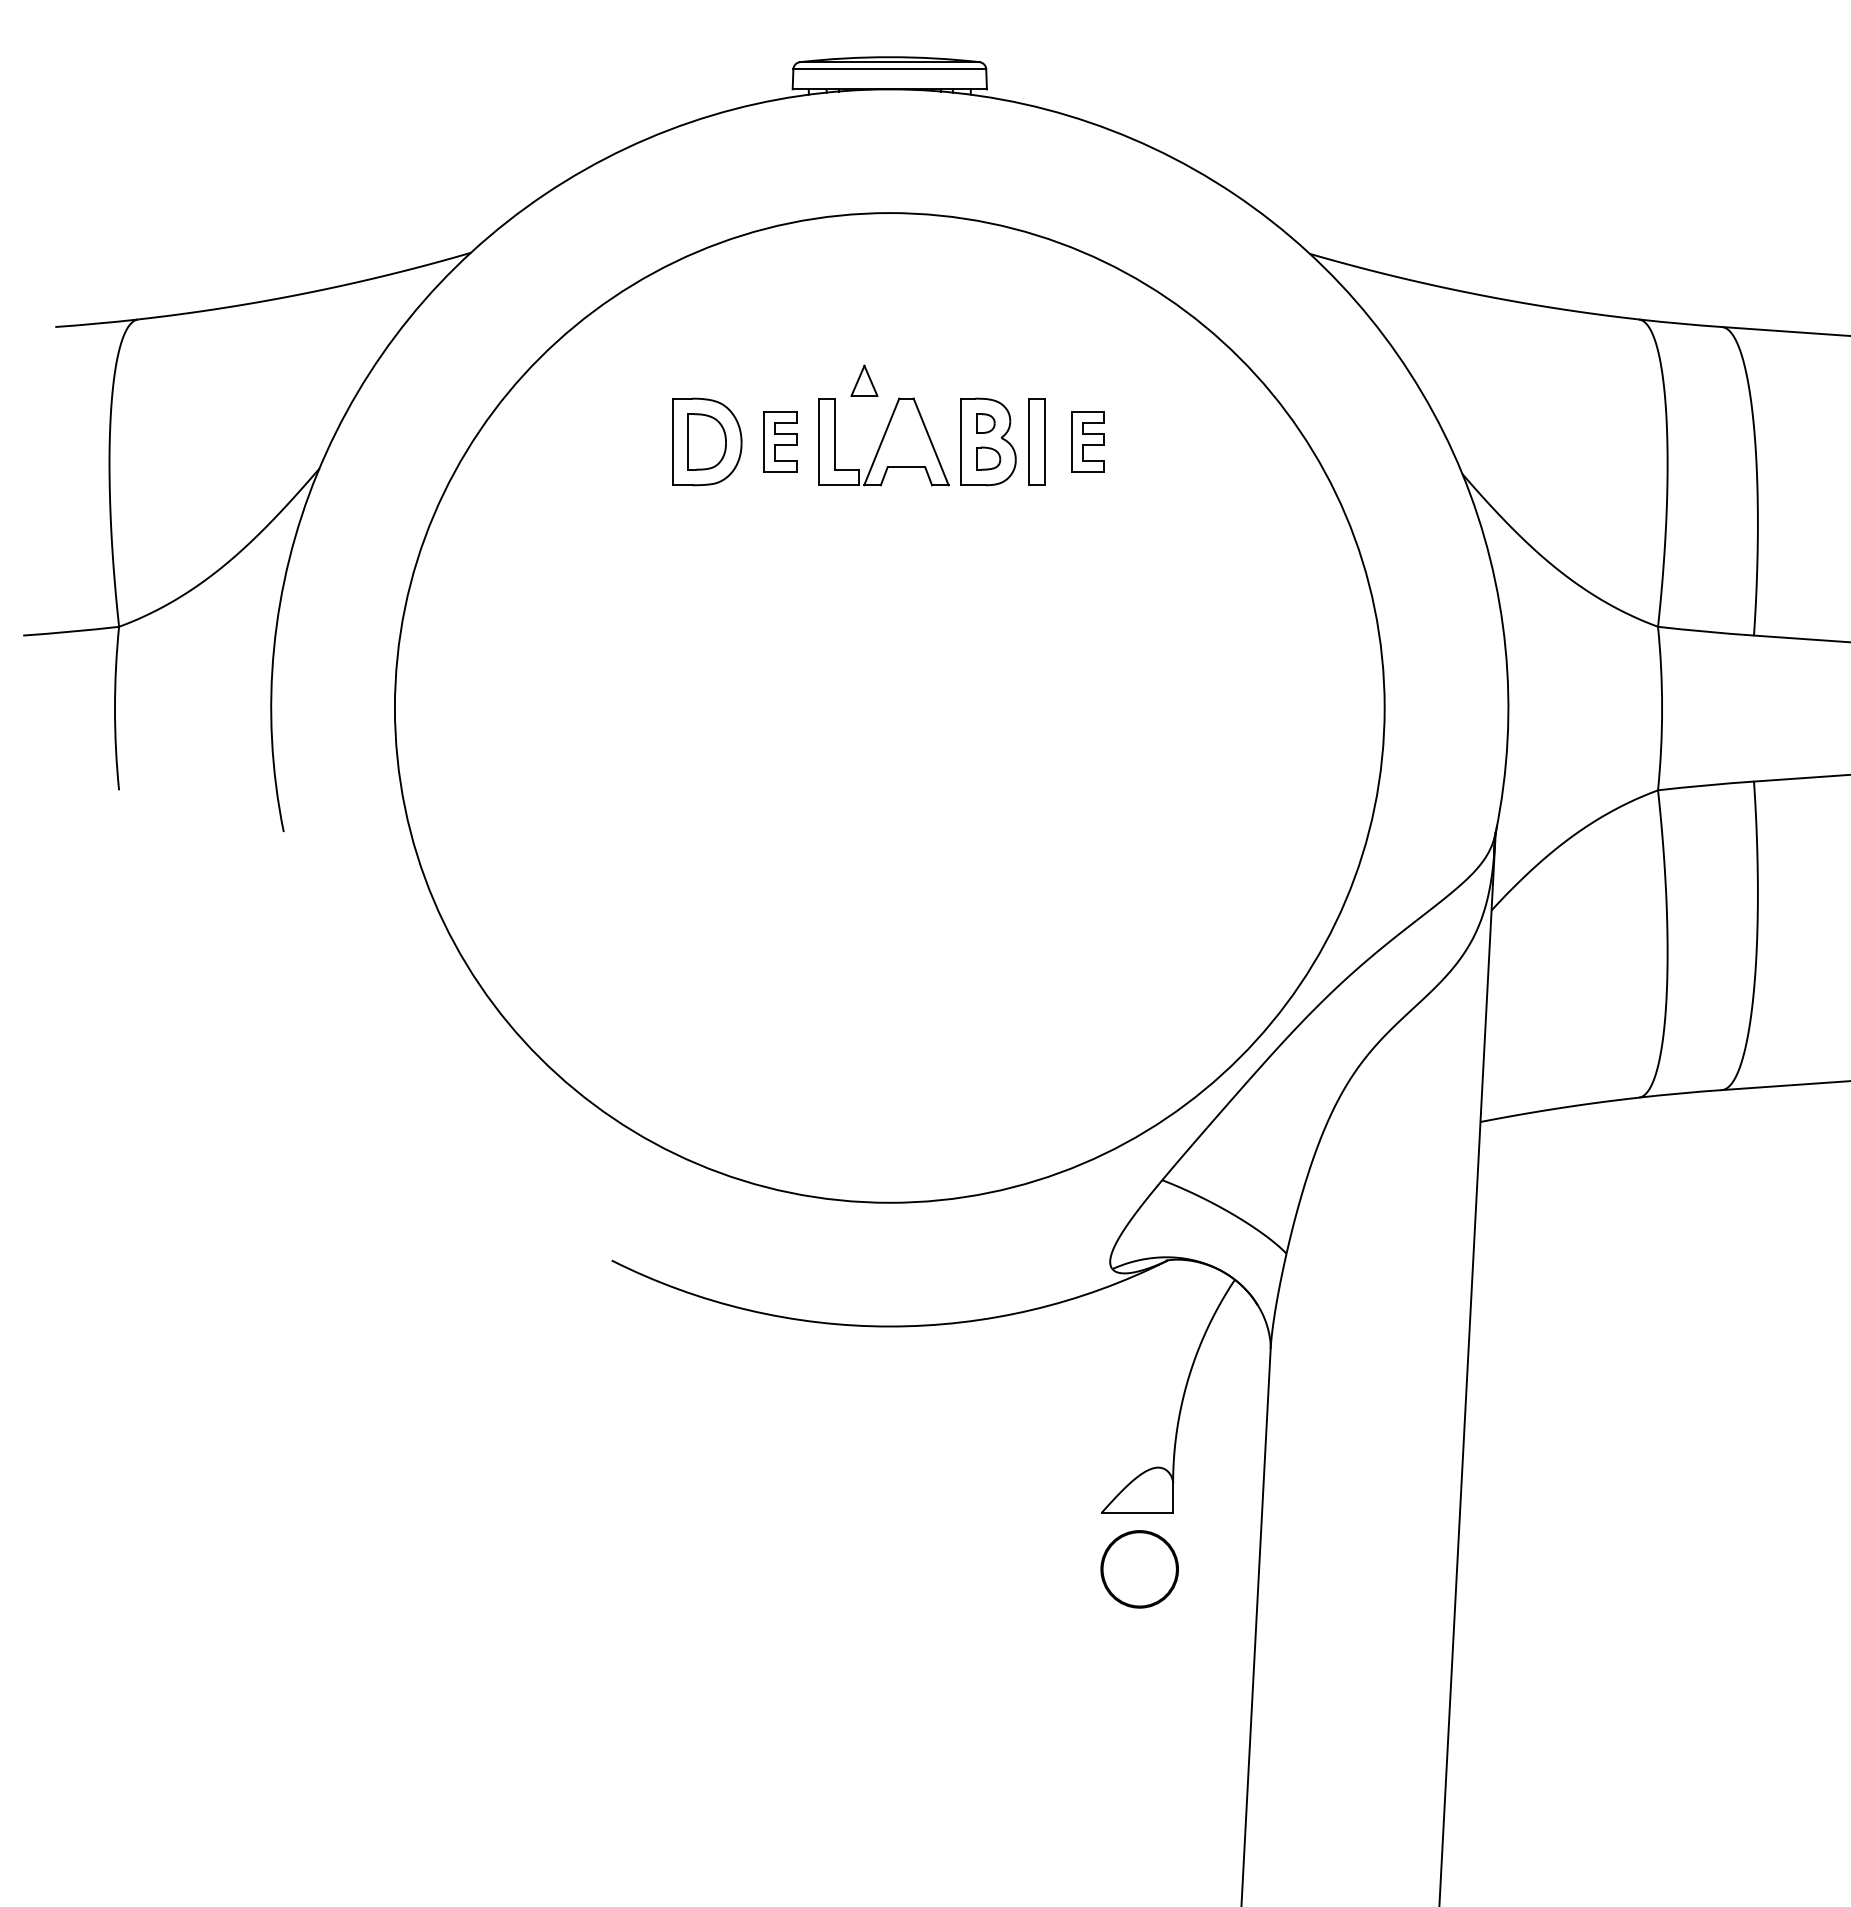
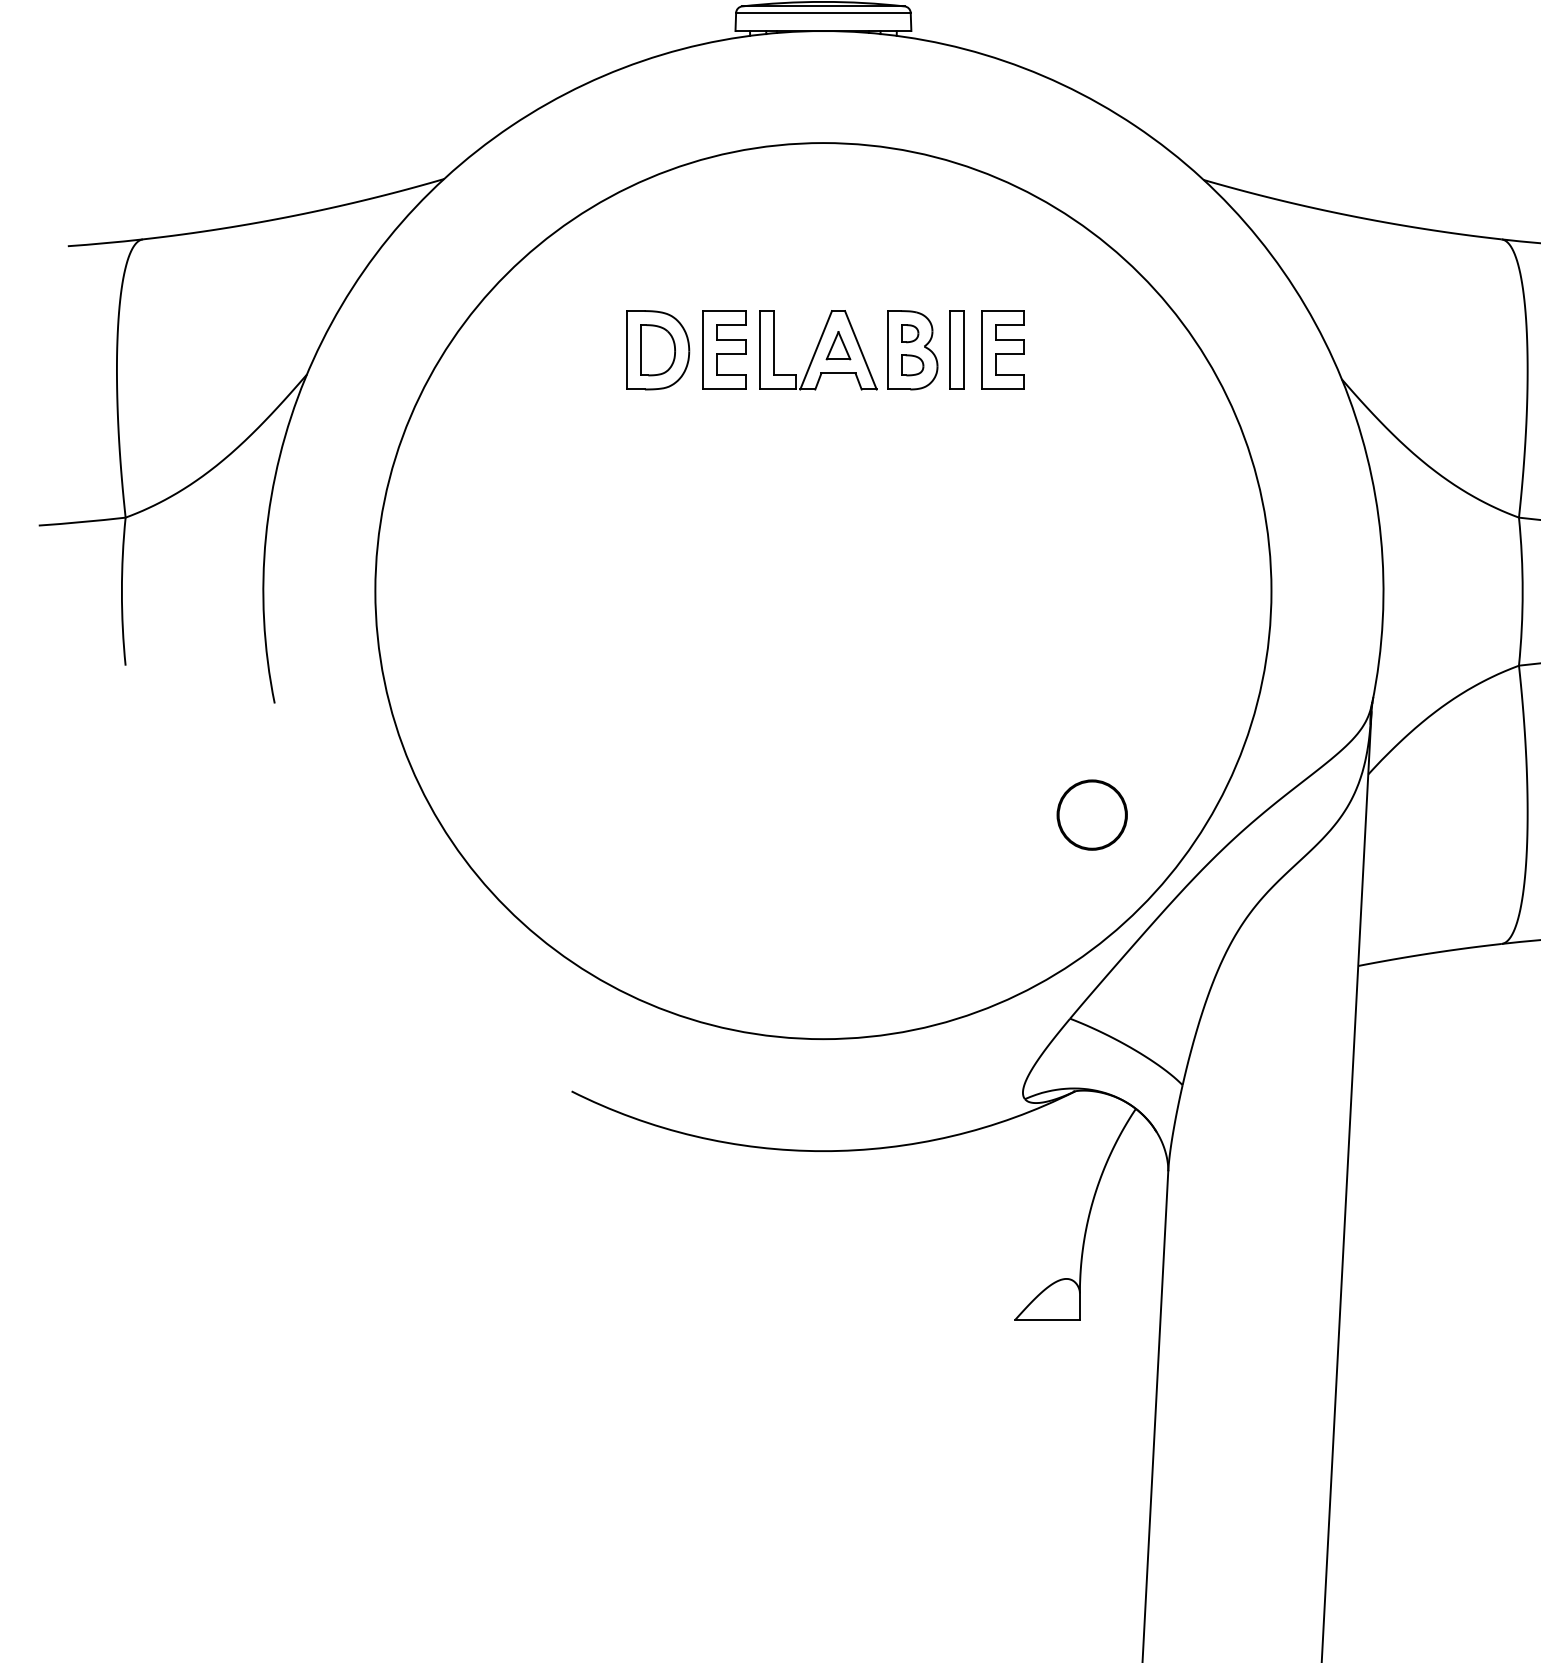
part: (864, 380) -> (838, 345), moved
part: (780, 441) -> (724, 349), size x1.43
part: (1087, 441) -> (1002, 349), size x1.43
circle: (1139, 1569) -> (1092, 815), moved

